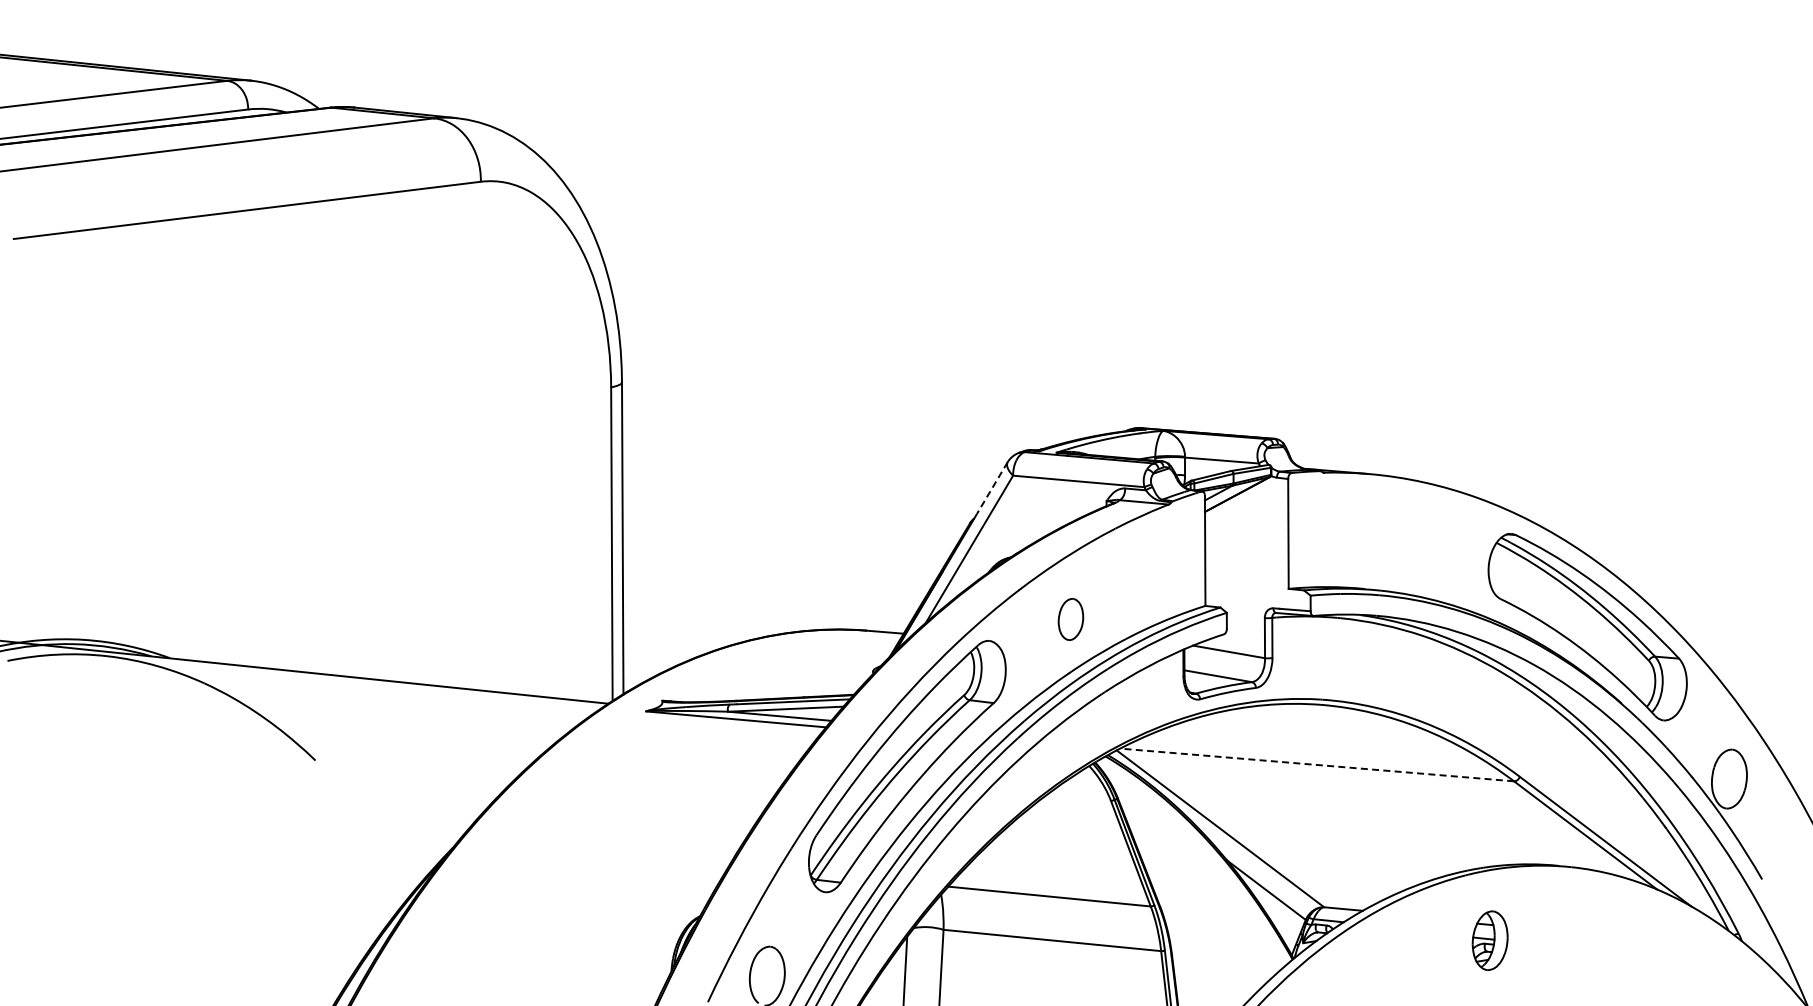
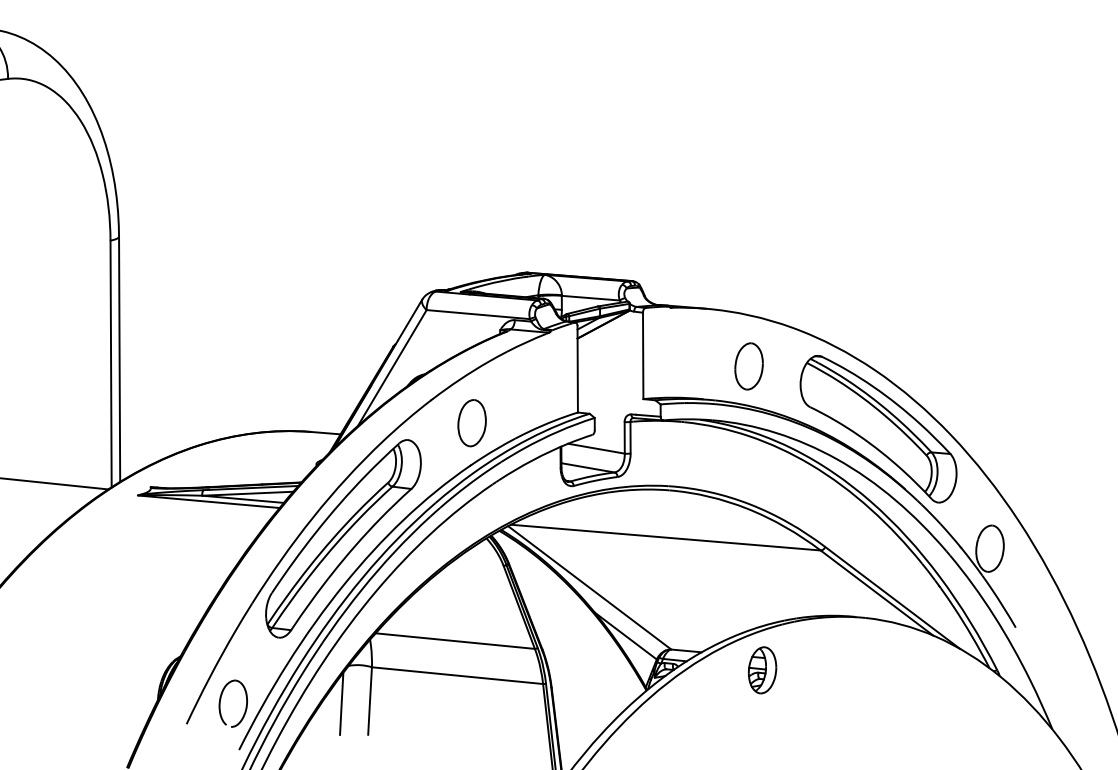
line: (992, 488) -> (410, 320), dashed -> solid
part: (1422, 547) -> (748, 366), added
part: (1070, 619) -> (471, 423), size x1.43
line: (1316, 764) -> (665, 537), dashed -> solid
part: (1489, 940) -> (762, 670), moved

